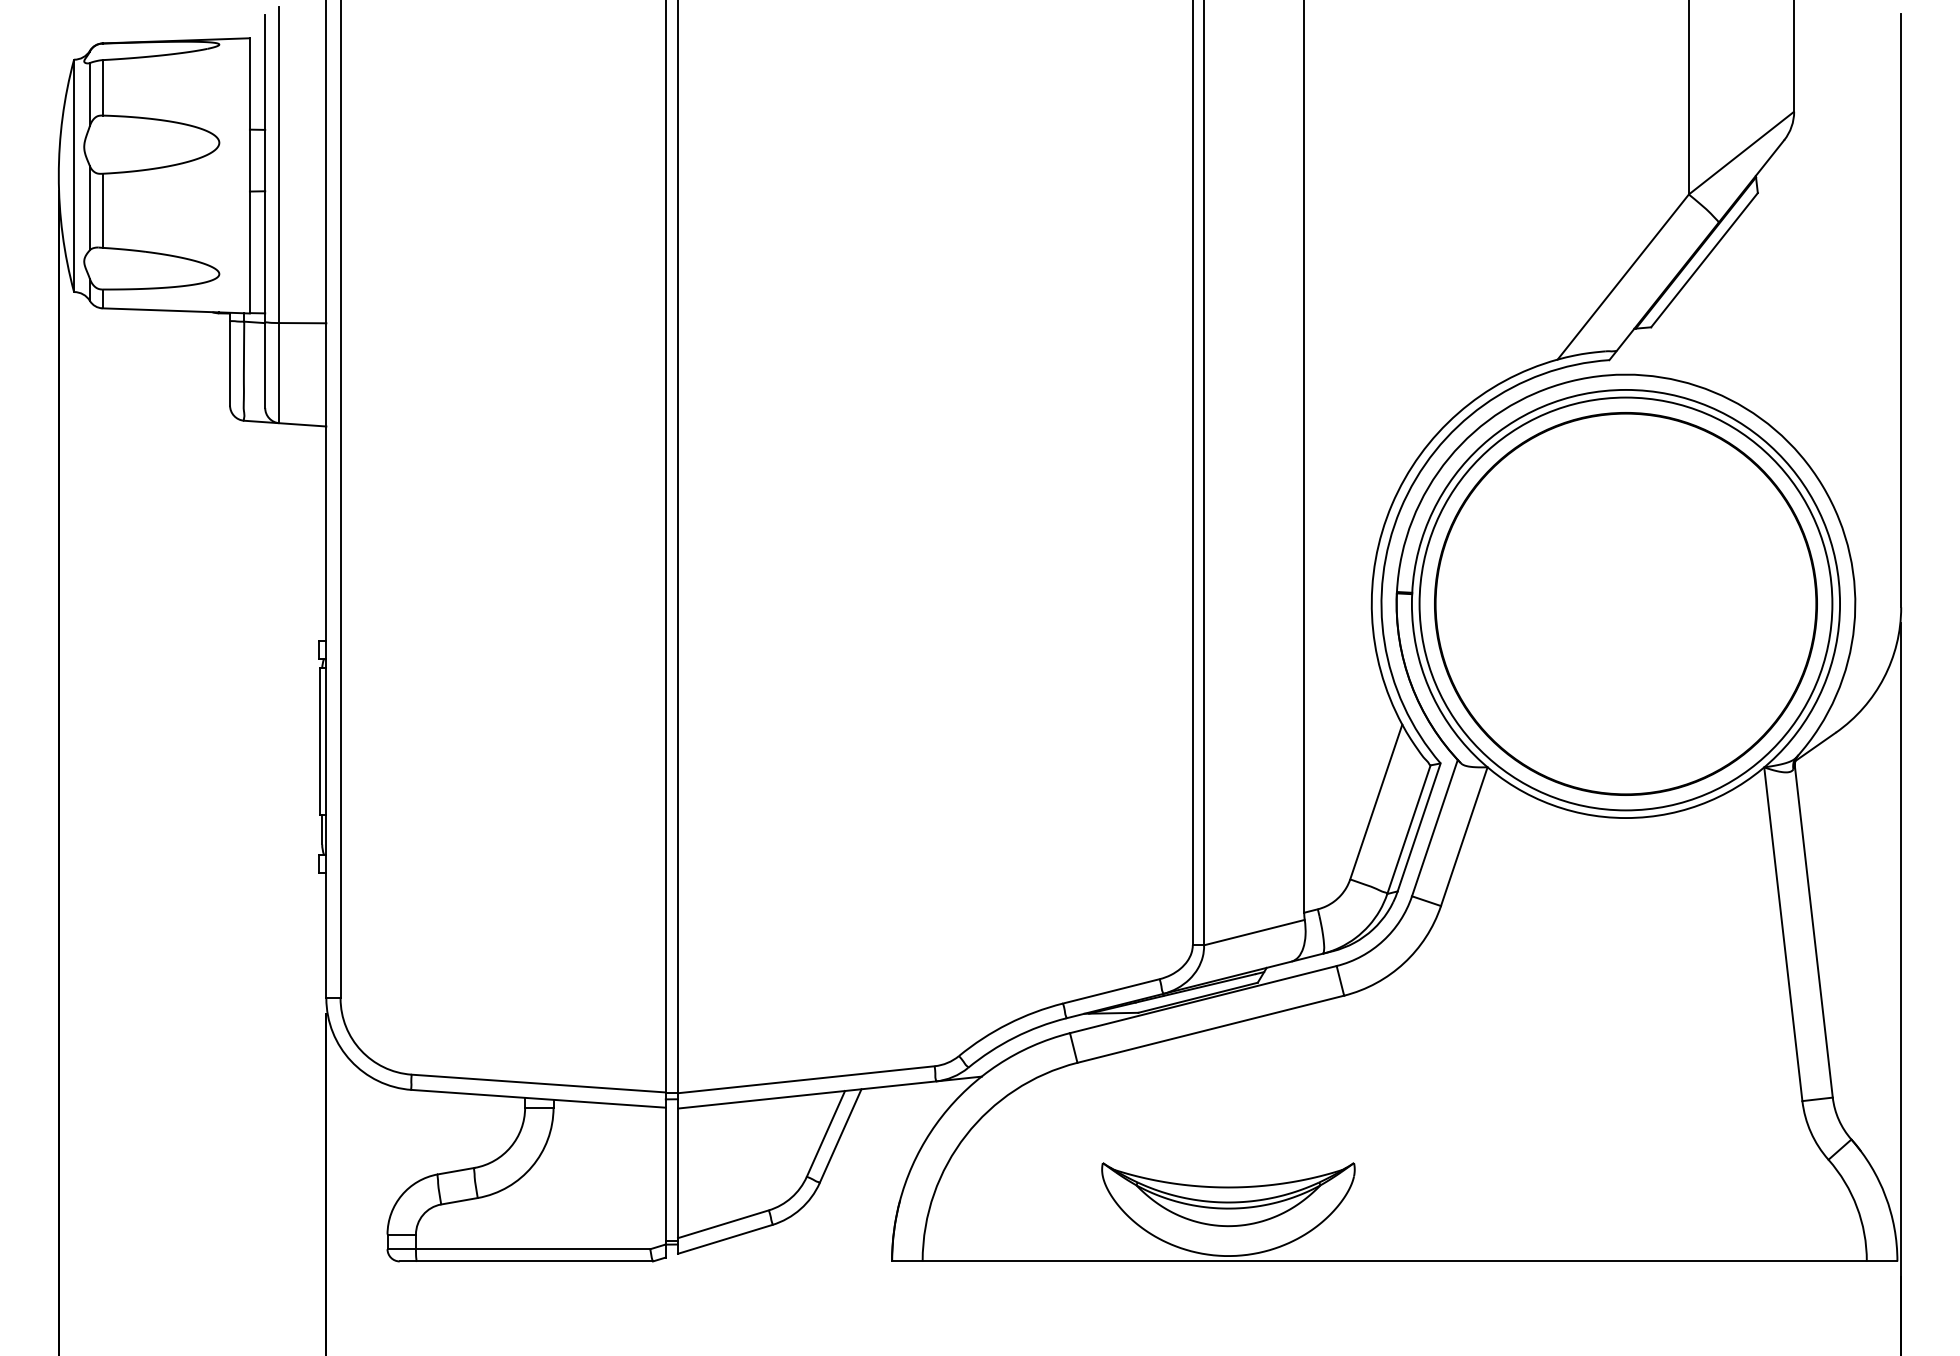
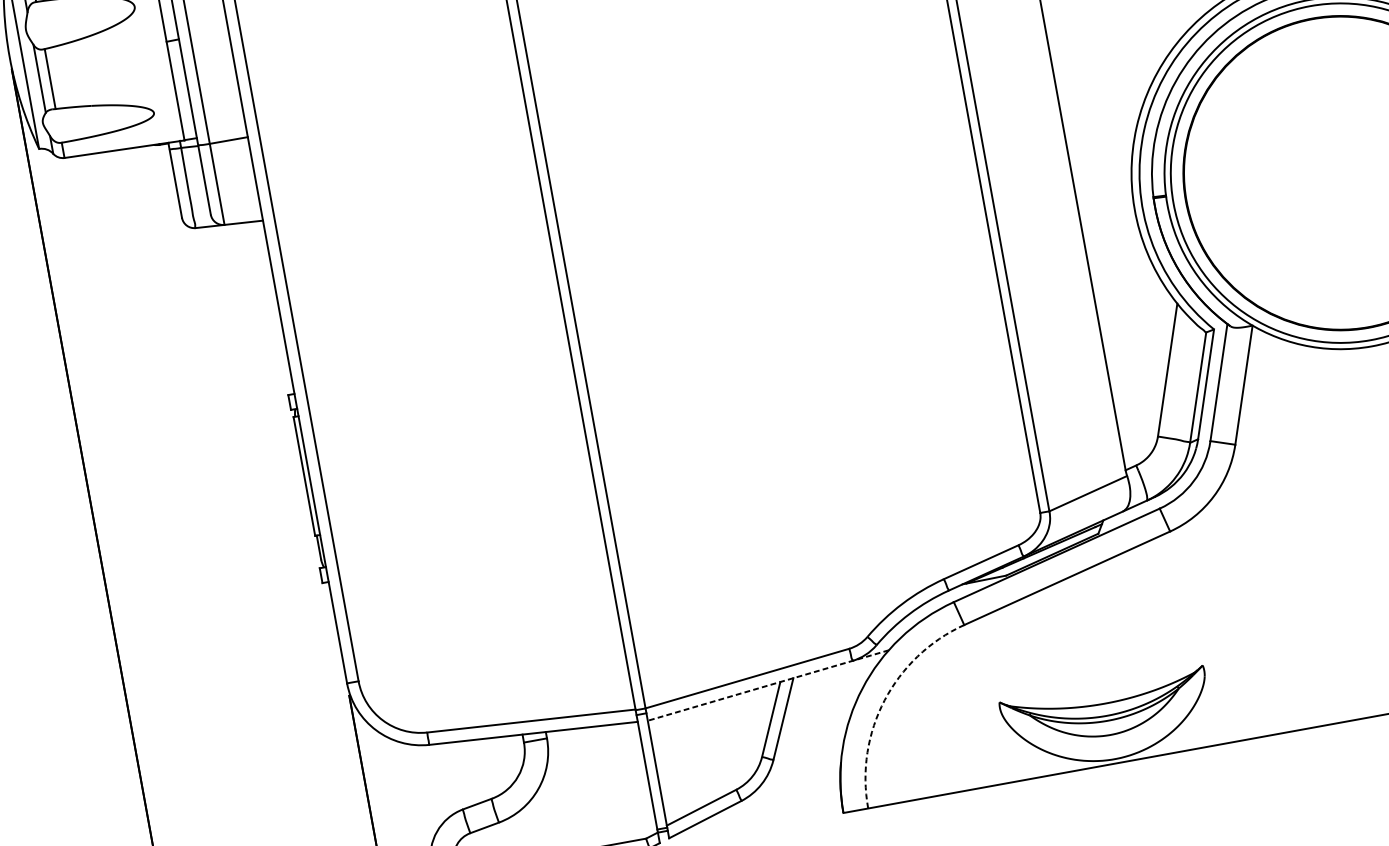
line: (829, 1092) -> (767, 685), solid -> dashed
arc: (965, 1135) -> (884, 700), solid -> dashed

